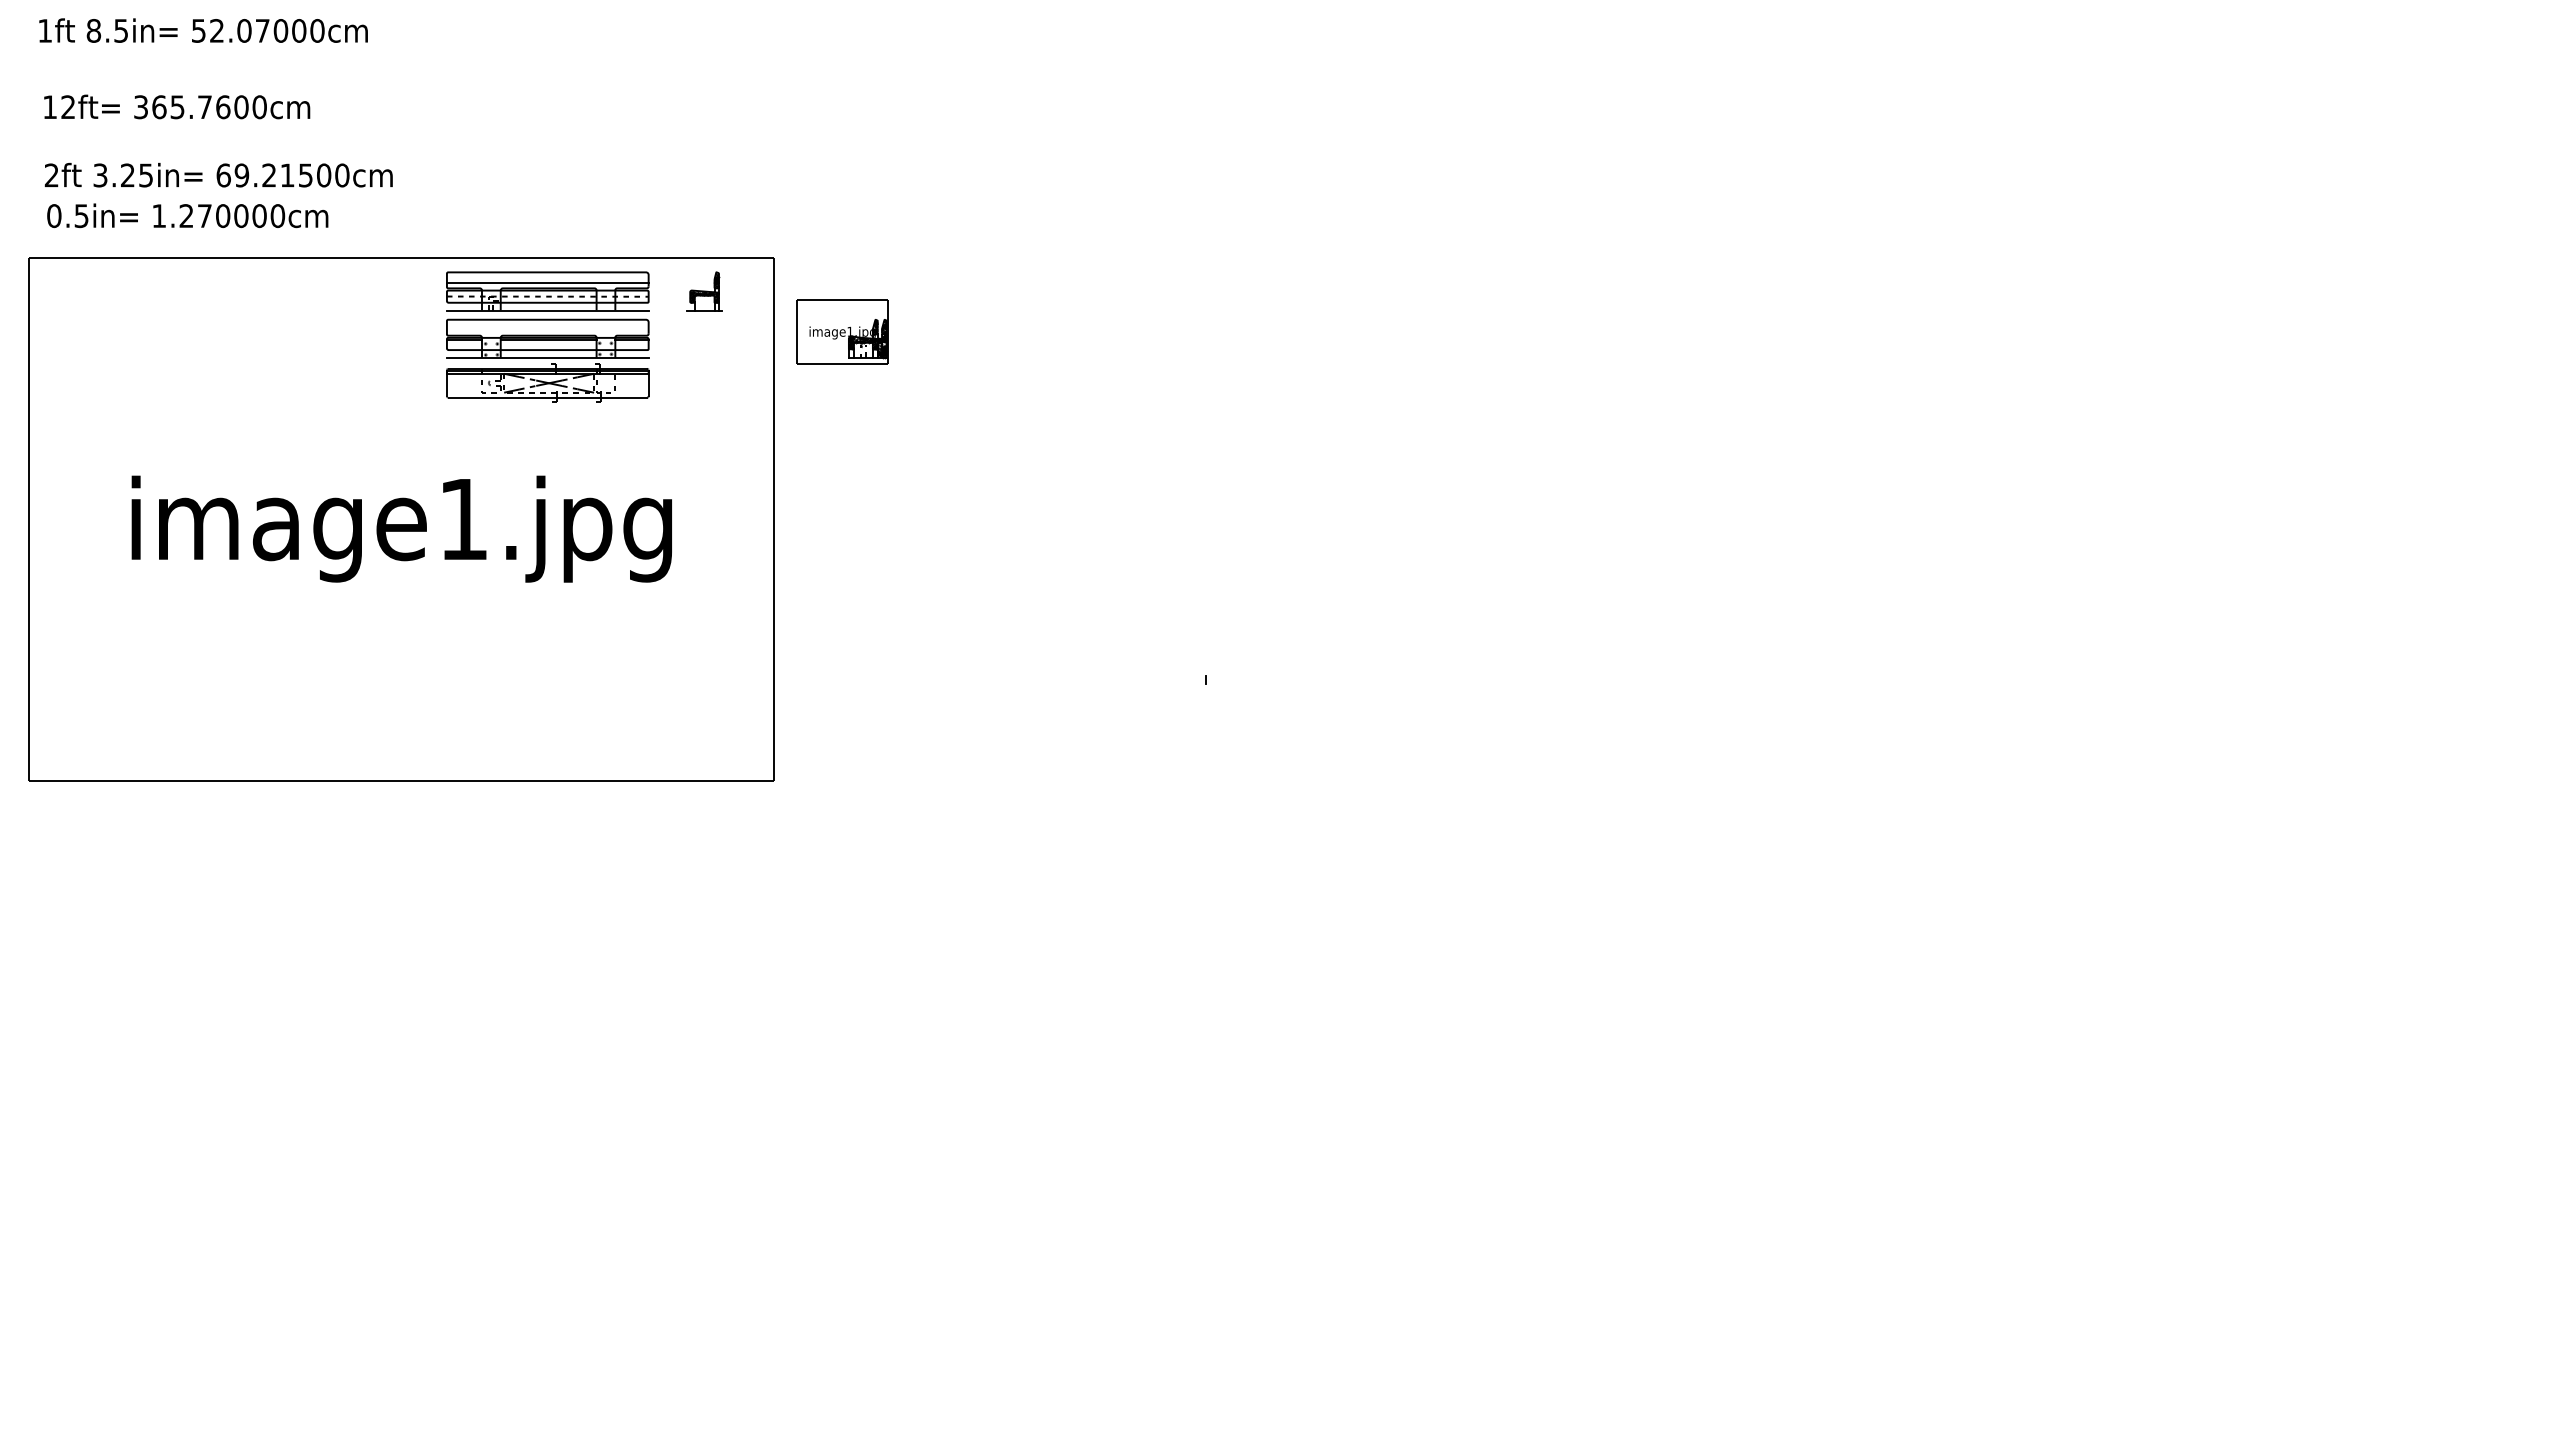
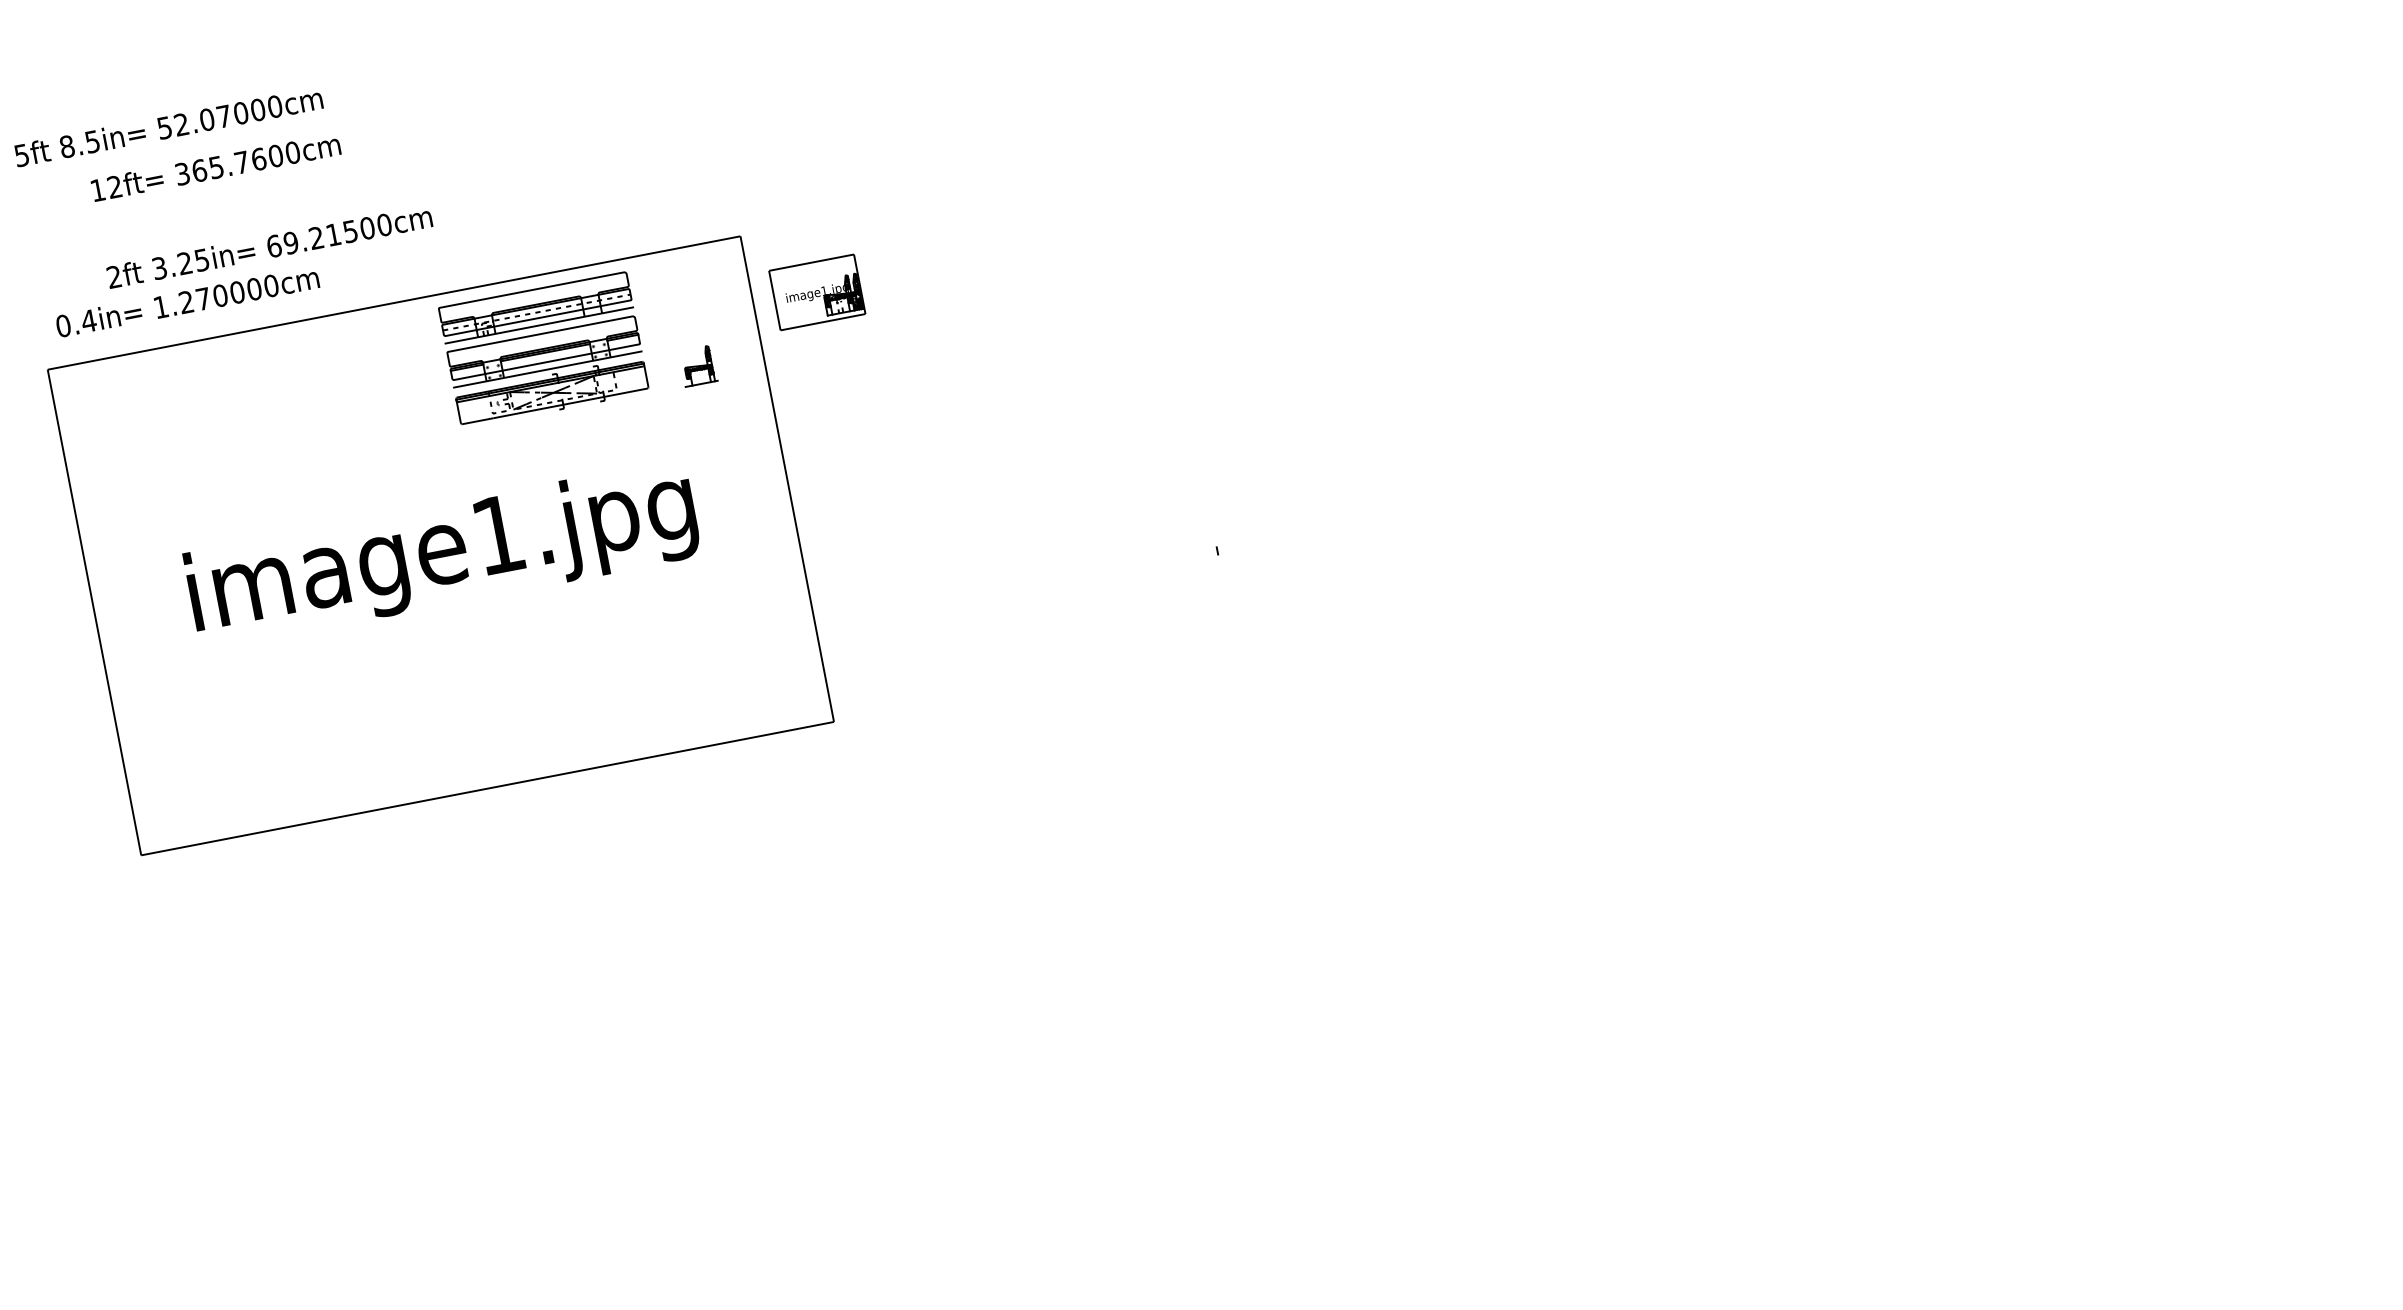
text: (44, 30) -> (21, 155), 1ft -> 5ft
text: (177, 106) -> (216, 166), moved
text: (218, 174) -> (269, 246), moved
text: (81, 216) -> (88, 321), 0.5in= -> 0.4in=
line: (547, 282) -> (534, 299), removed
part: (704, 291) -> (698, 366), moved

